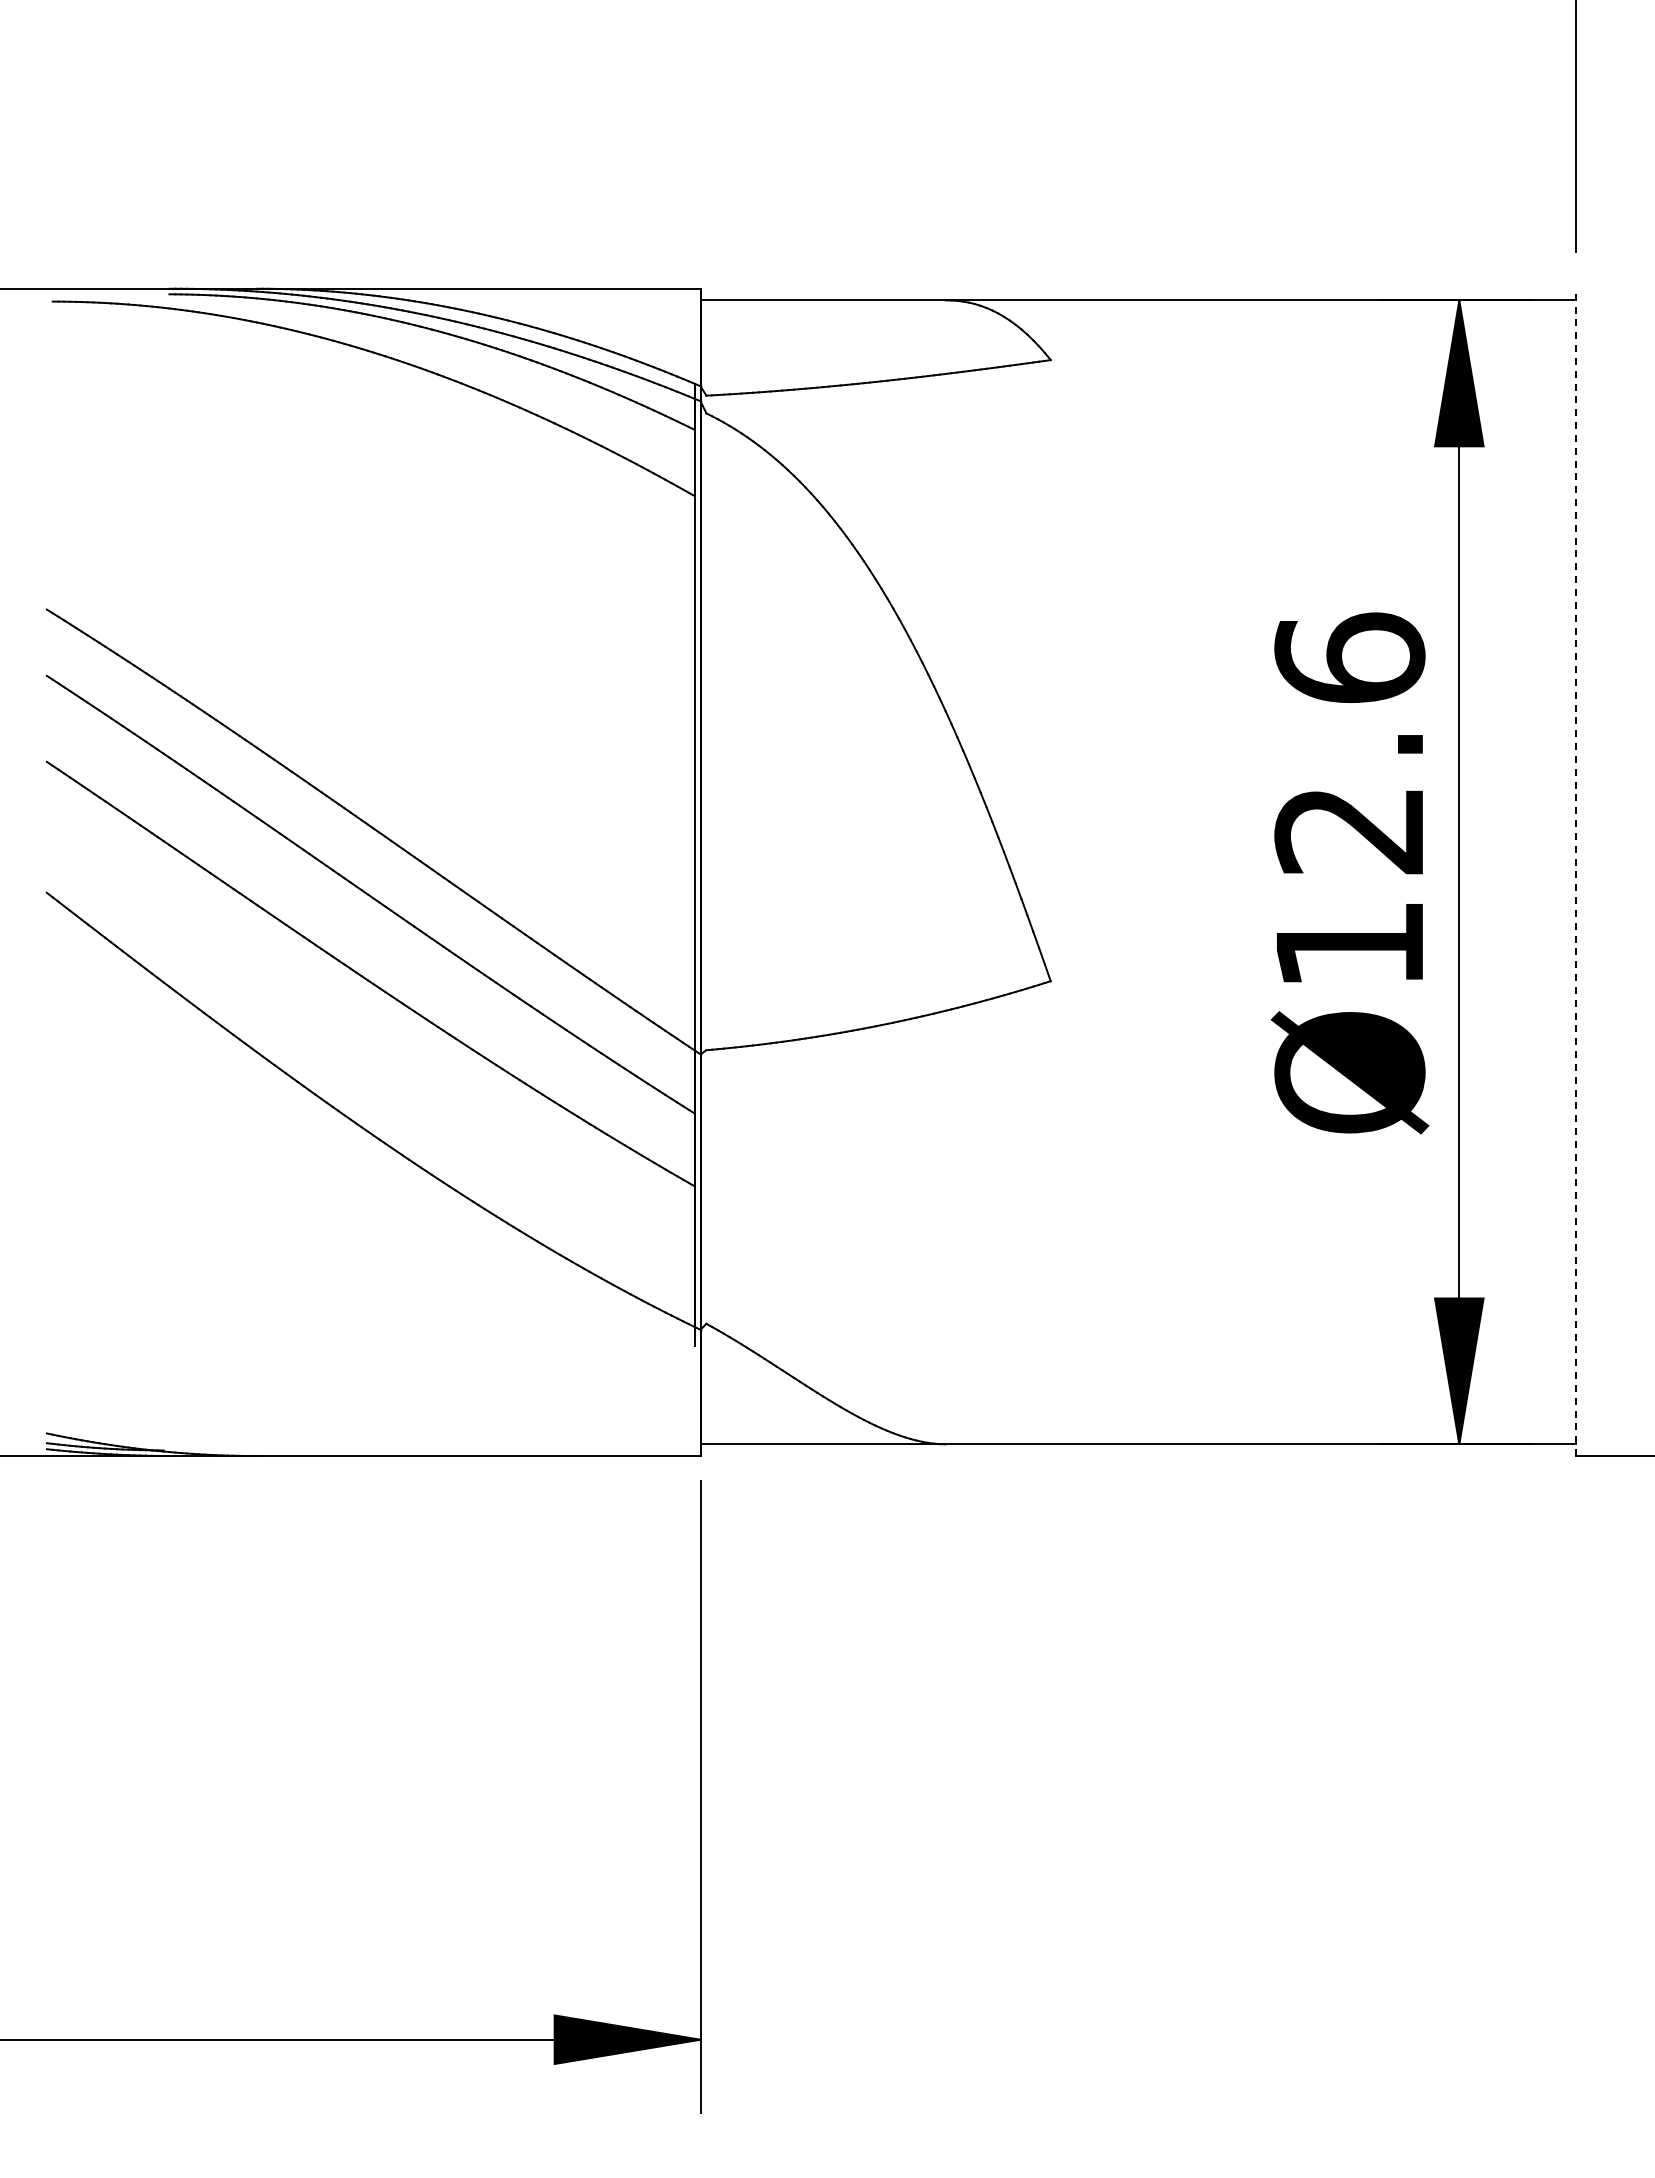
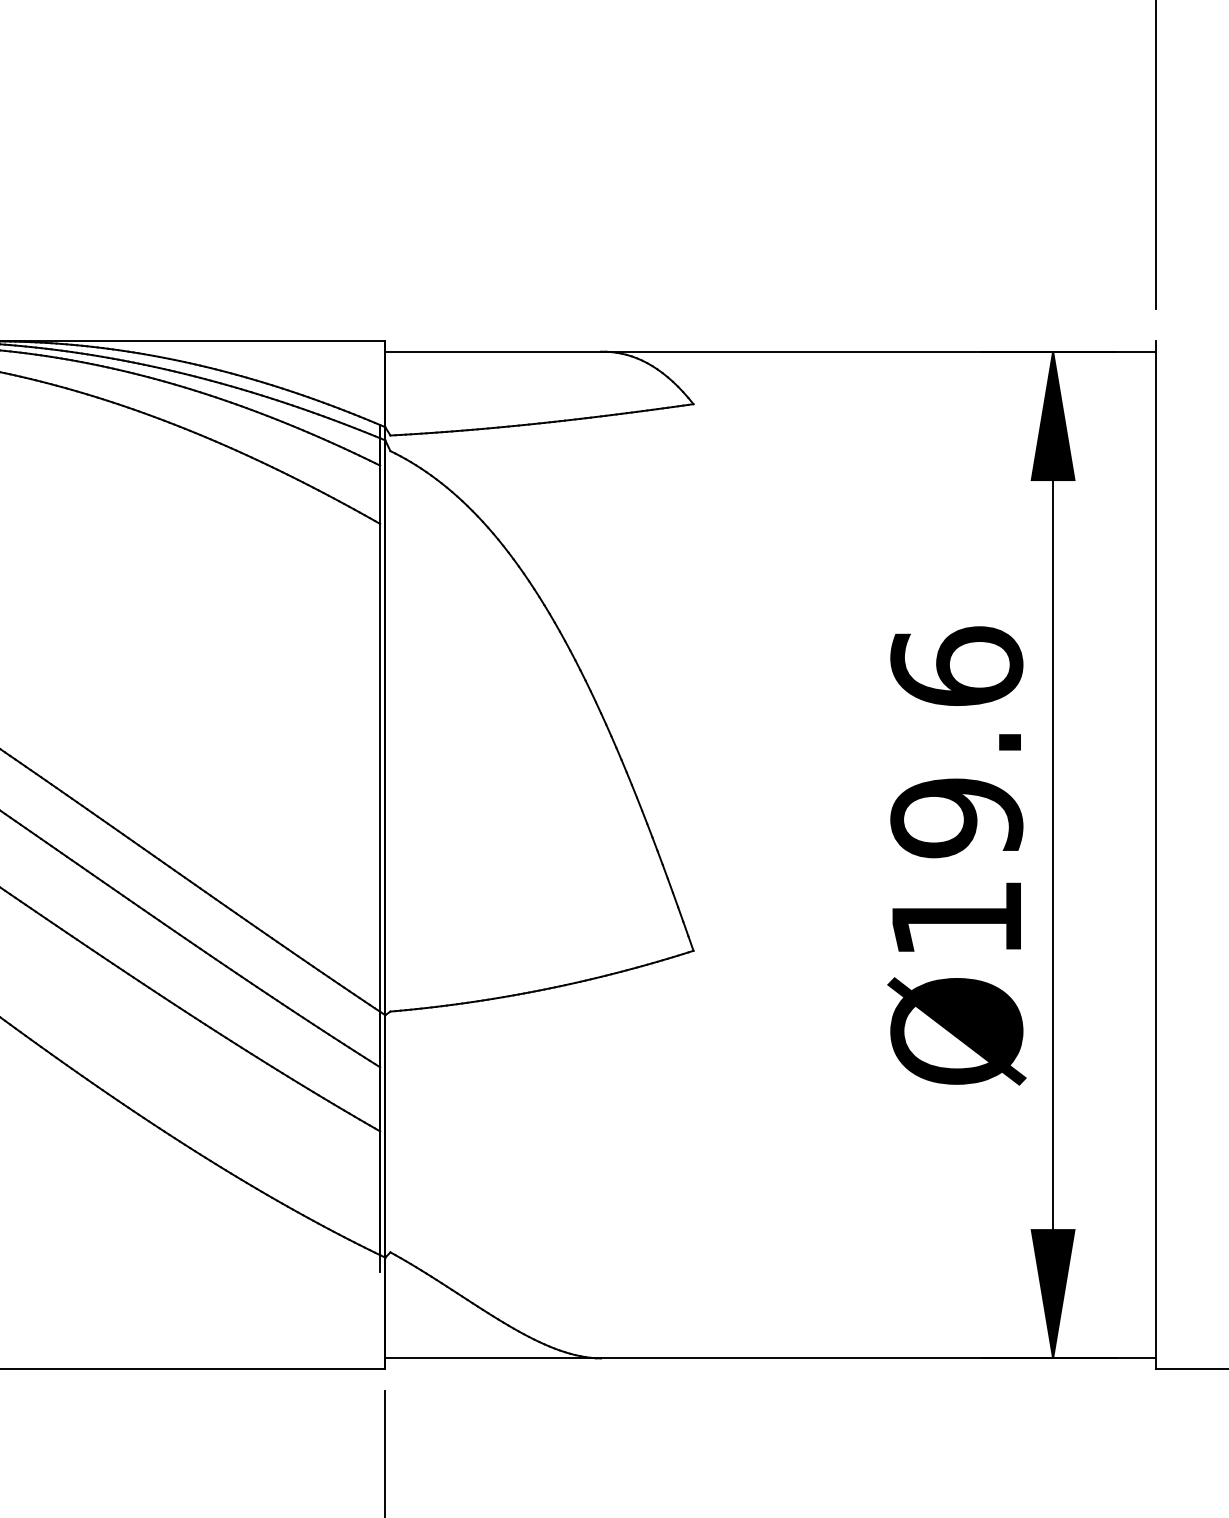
text: (1349, 830) -> (956, 818), Ø12.6 -> Ø19.6
line: (1576, 872) -> (1156, 855), dashed -> solid

